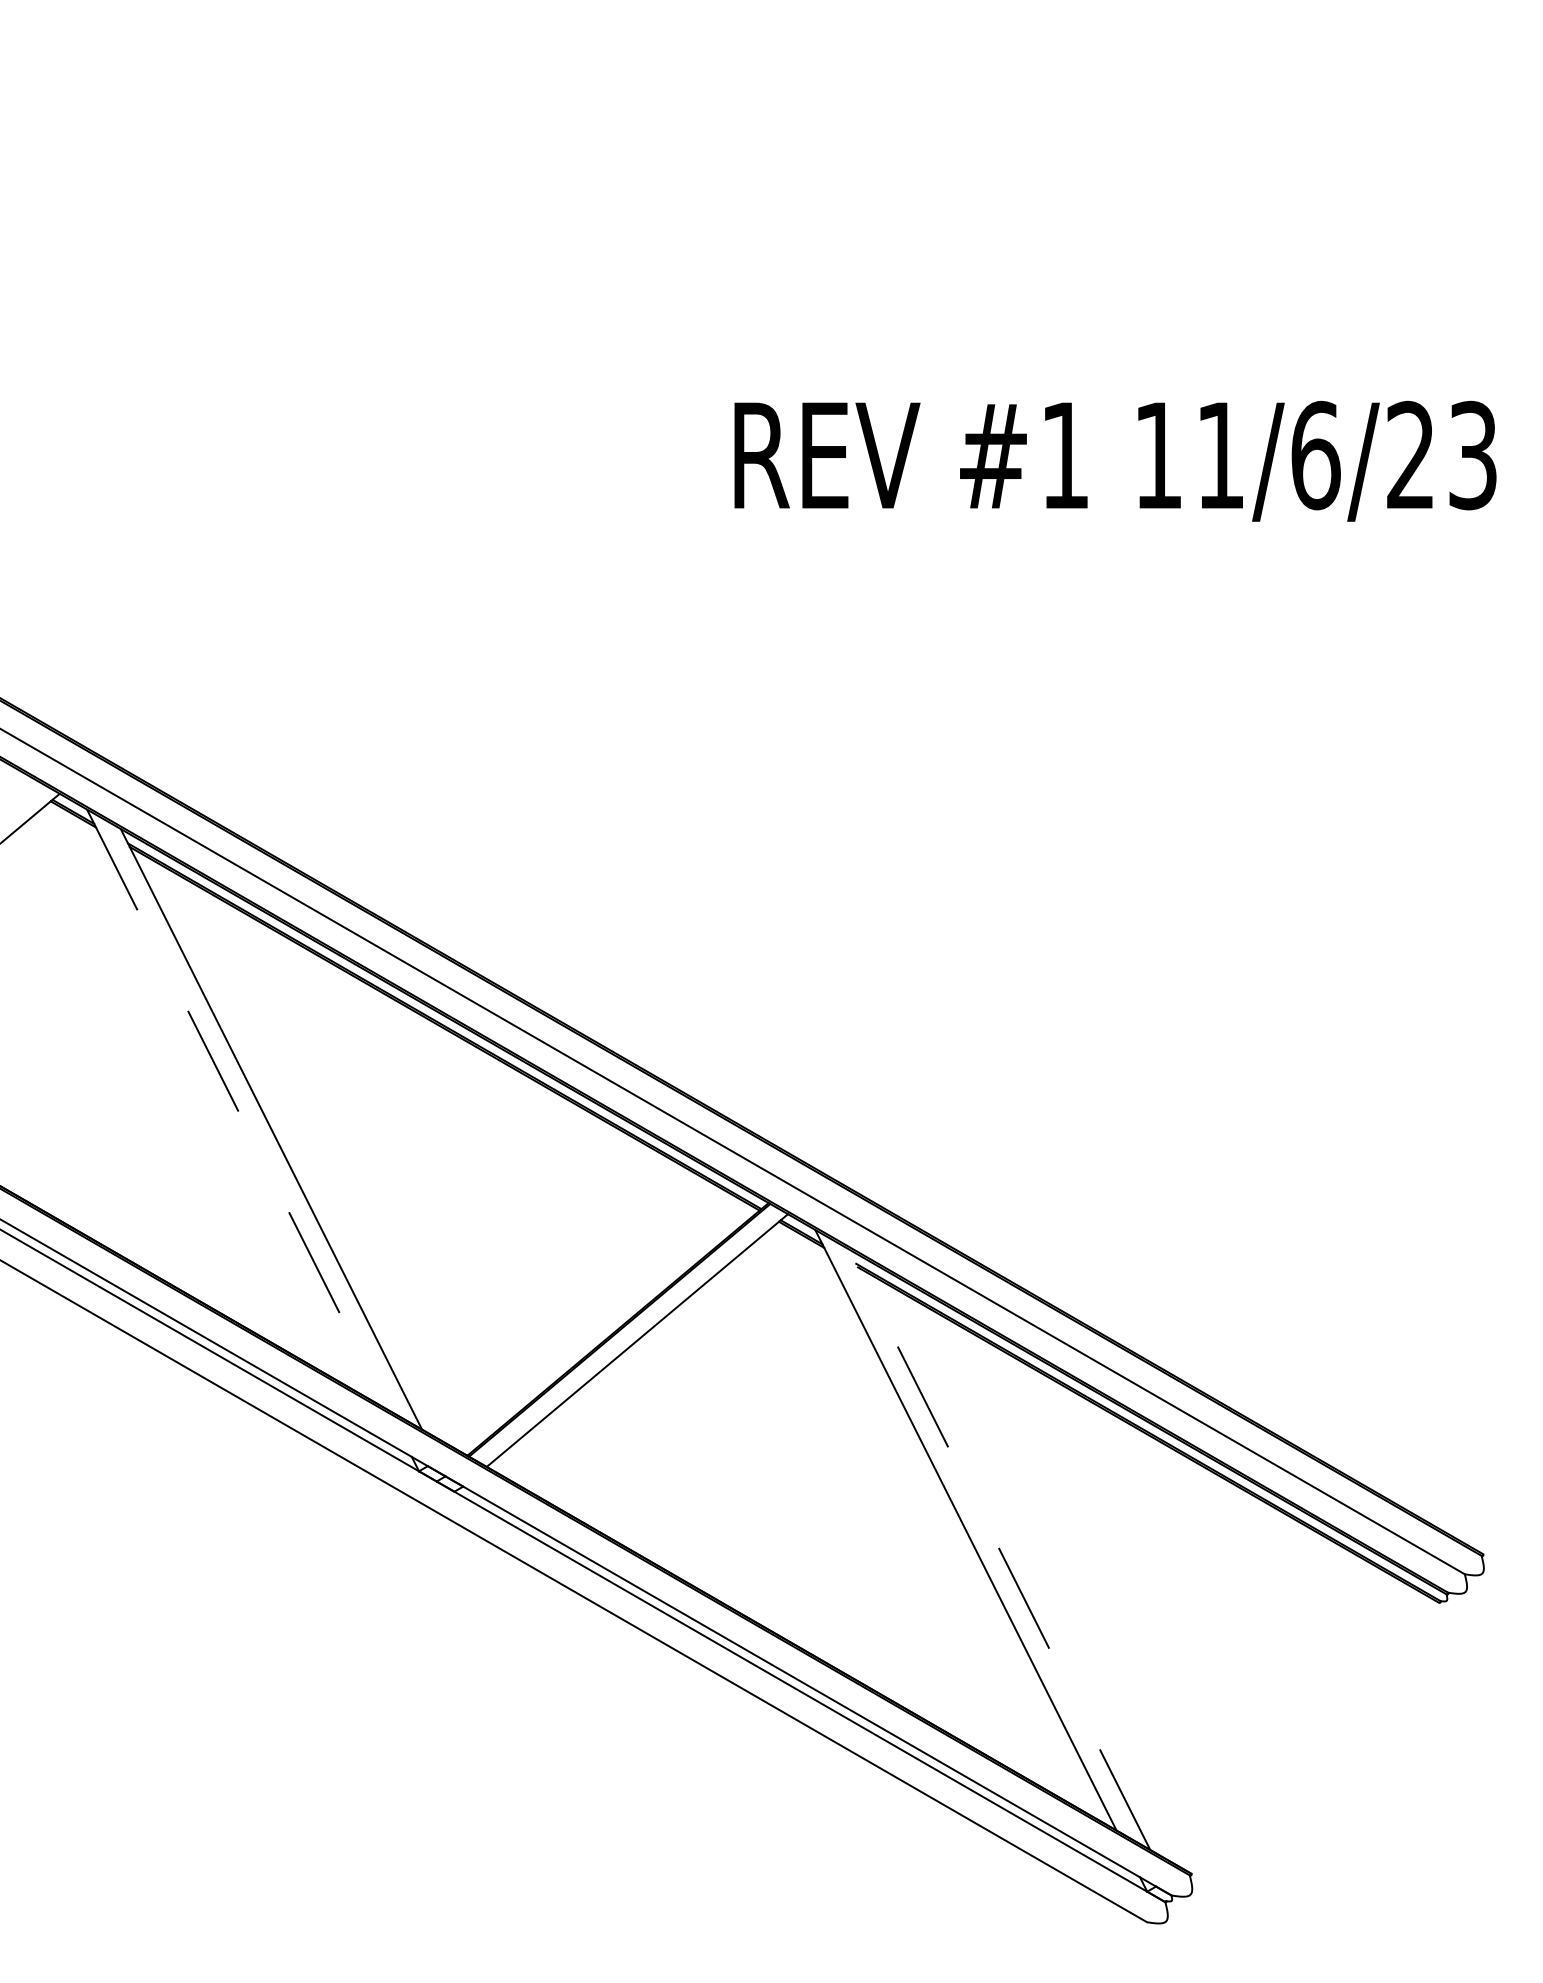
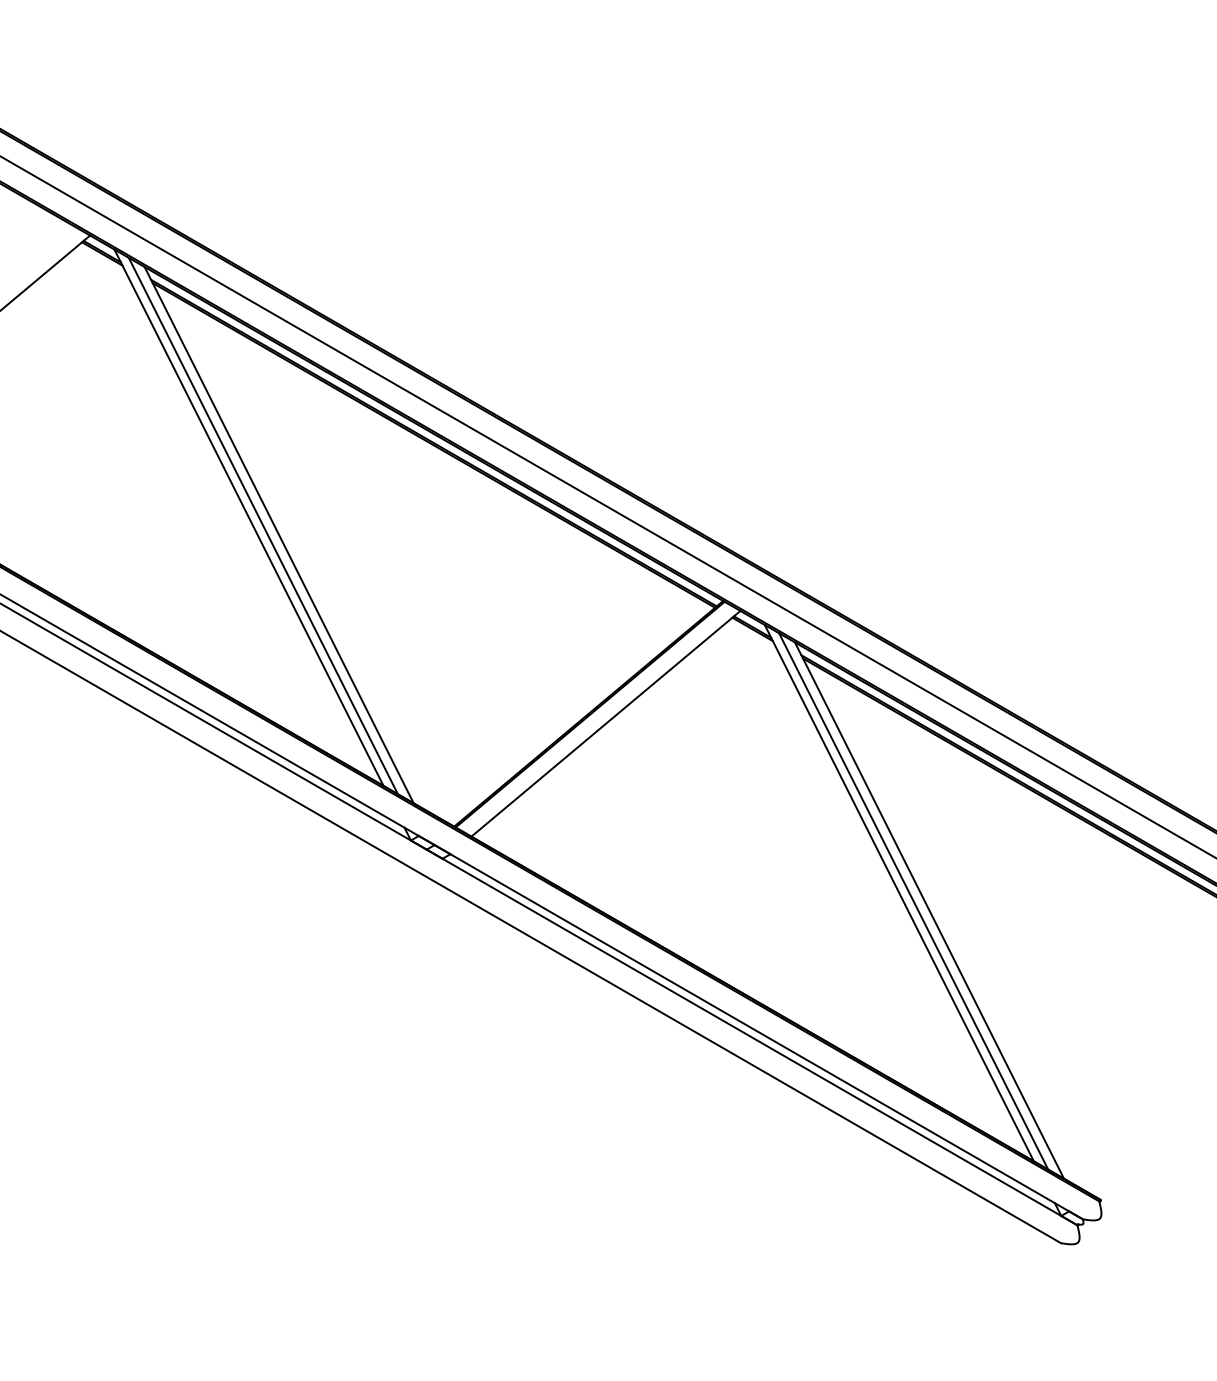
line: (237, 1109) -> (248, 517), dashed -> solid
line: (253, 1118) -> (263, 525), added
line: (981, 1539) -> (913, 901), added
line: (999, 1549) -> (929, 910), dashed -> solid

